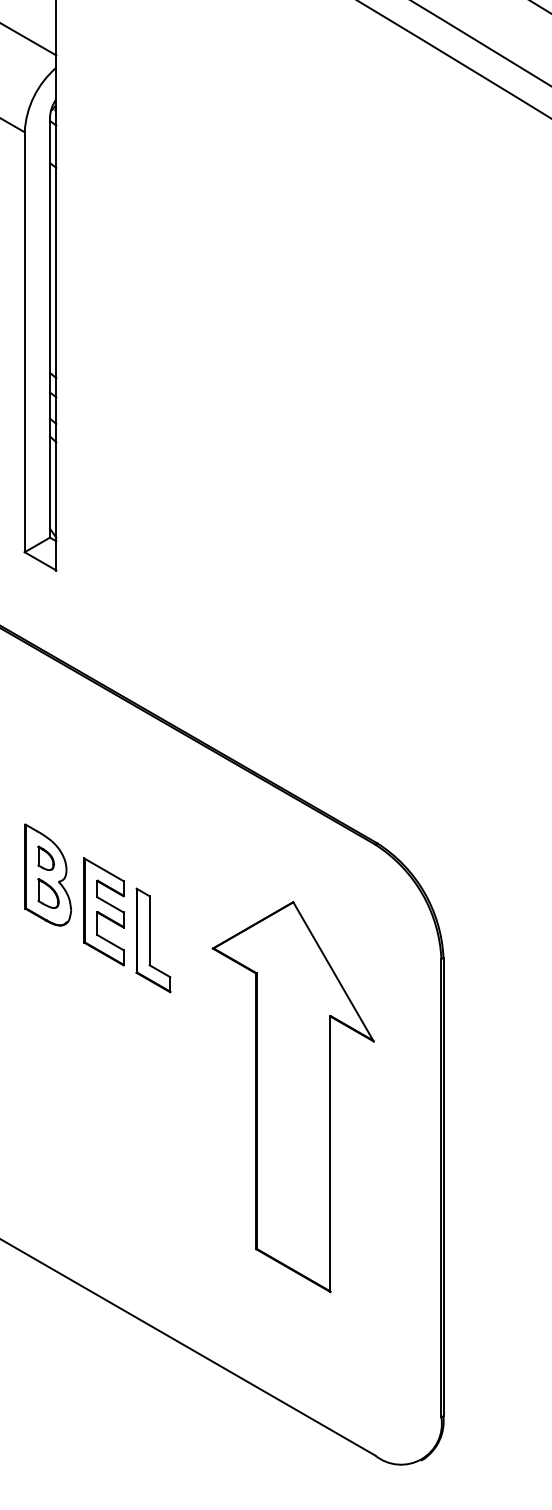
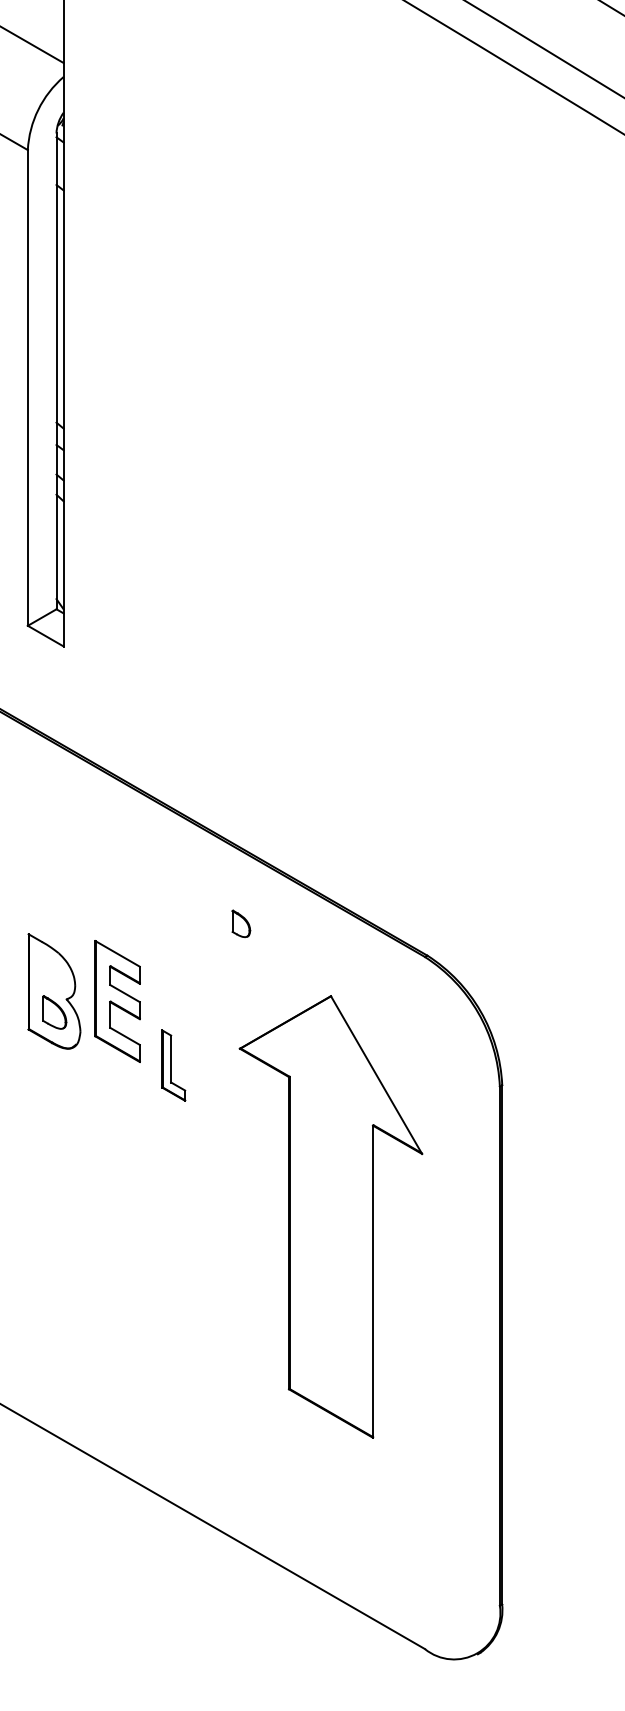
part: (45, 857) -> (240, 922), moved
part: (103, 911) -> (117, 1001), moved
part: (153, 940) -> (173, 1065), size x0.6
part: (292, 1097) -> (330, 1217), moved

